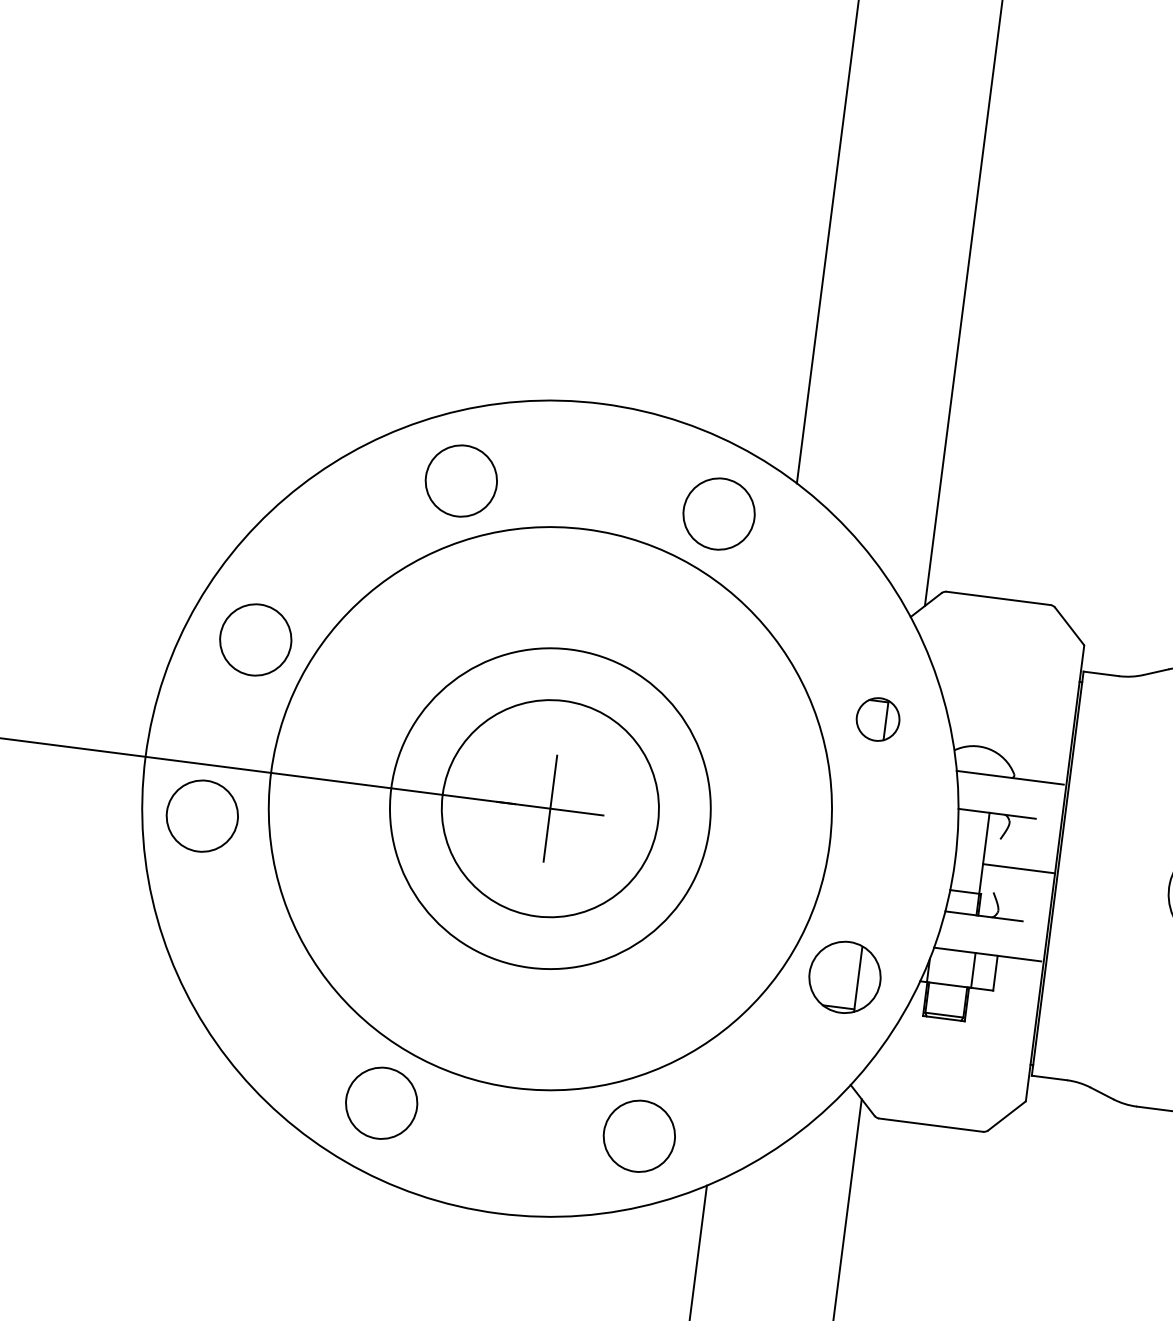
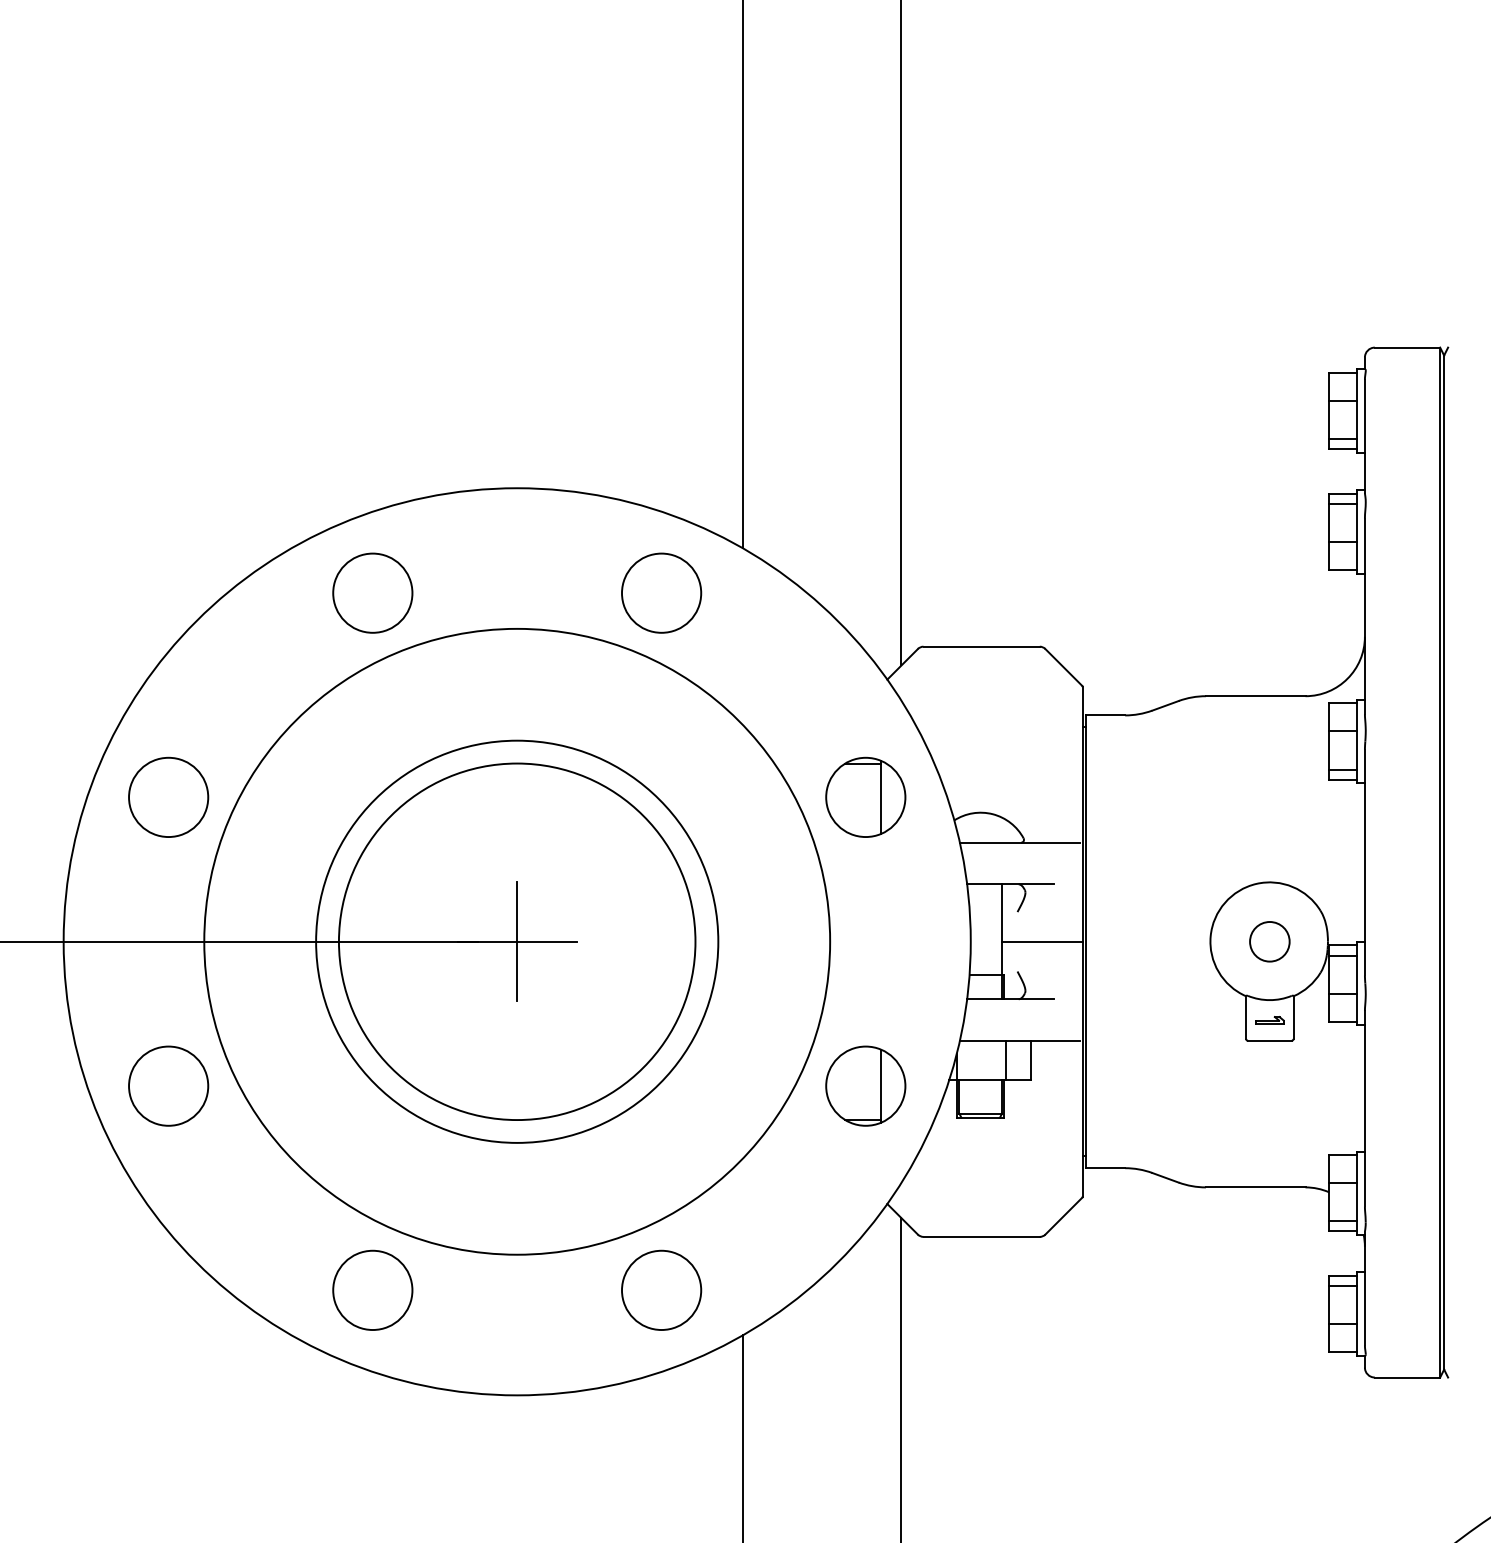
part: (877, 718) -> (865, 796), size x1.67
circle: (550, 808) -> (517, 941), size x1.67
circle: (202, 815) -> (168, 1085), moved

